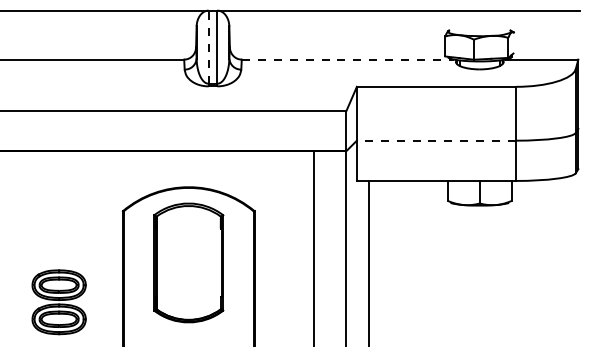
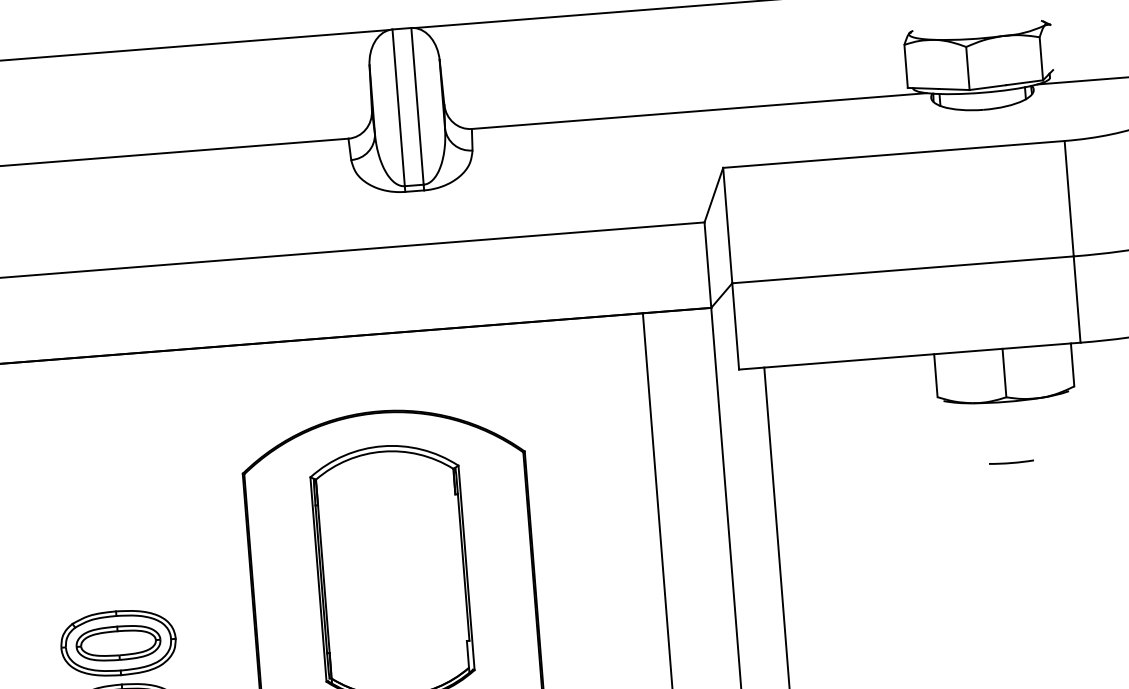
line: (208, 47) -> (398, 108), dashed -> solid
line: (348, 59) -> (700, 110), dashed -> solid
line: (436, 140) -> (902, 269), dashed -> solid
line: (479, 234) -> (1010, 463), added

